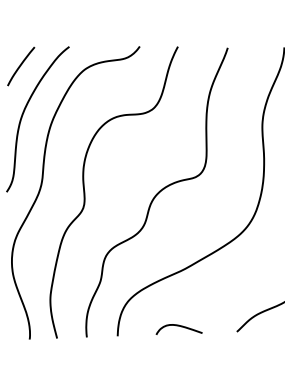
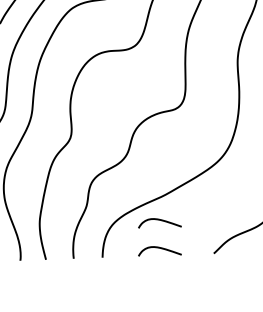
curve: (178, 296) -> (159, 220), added

